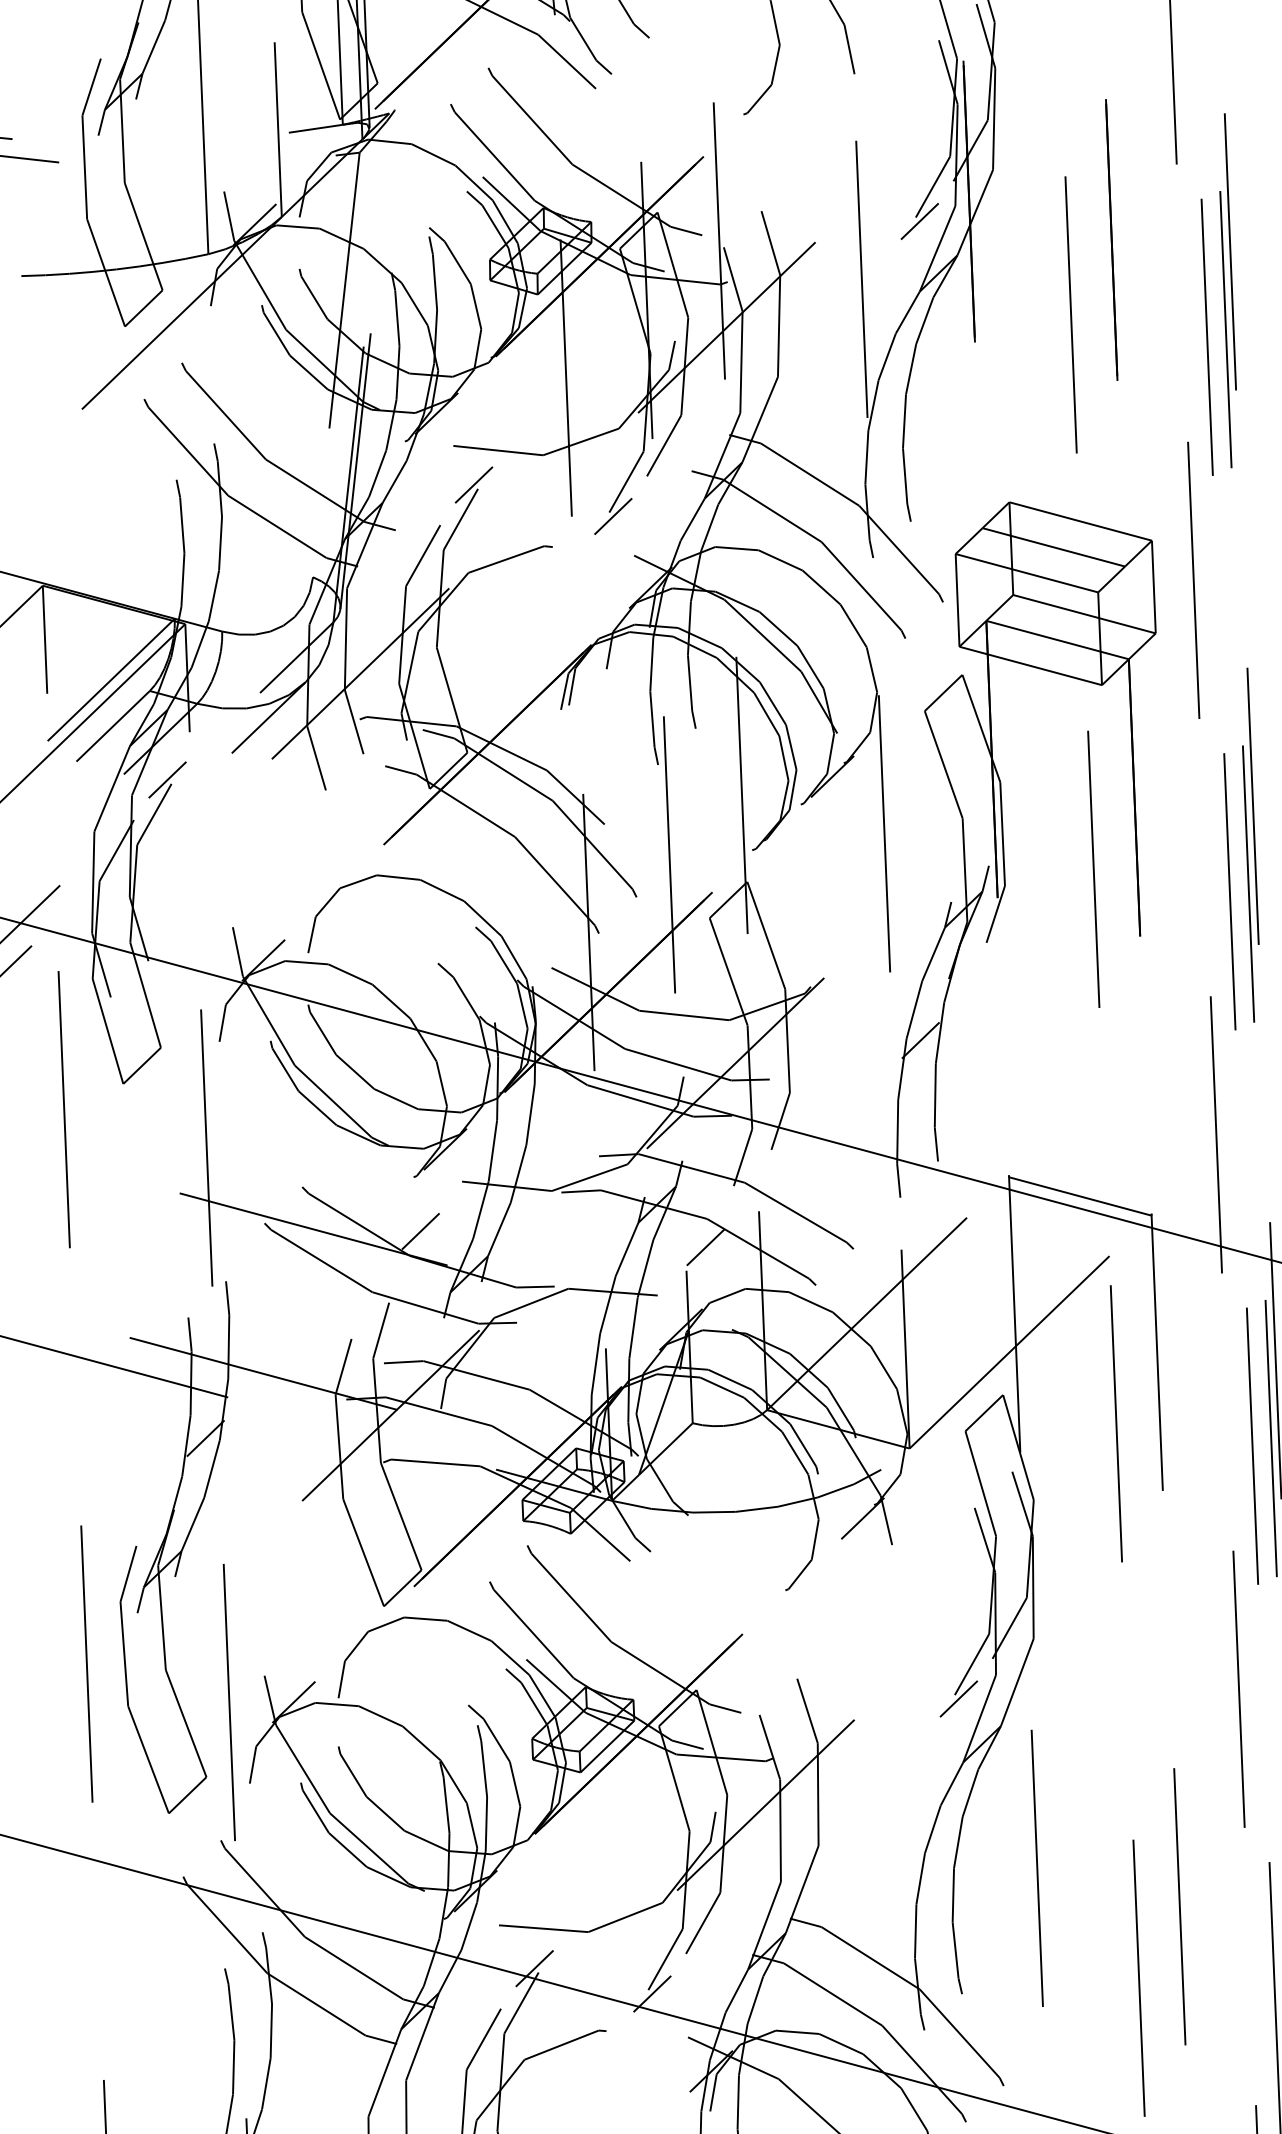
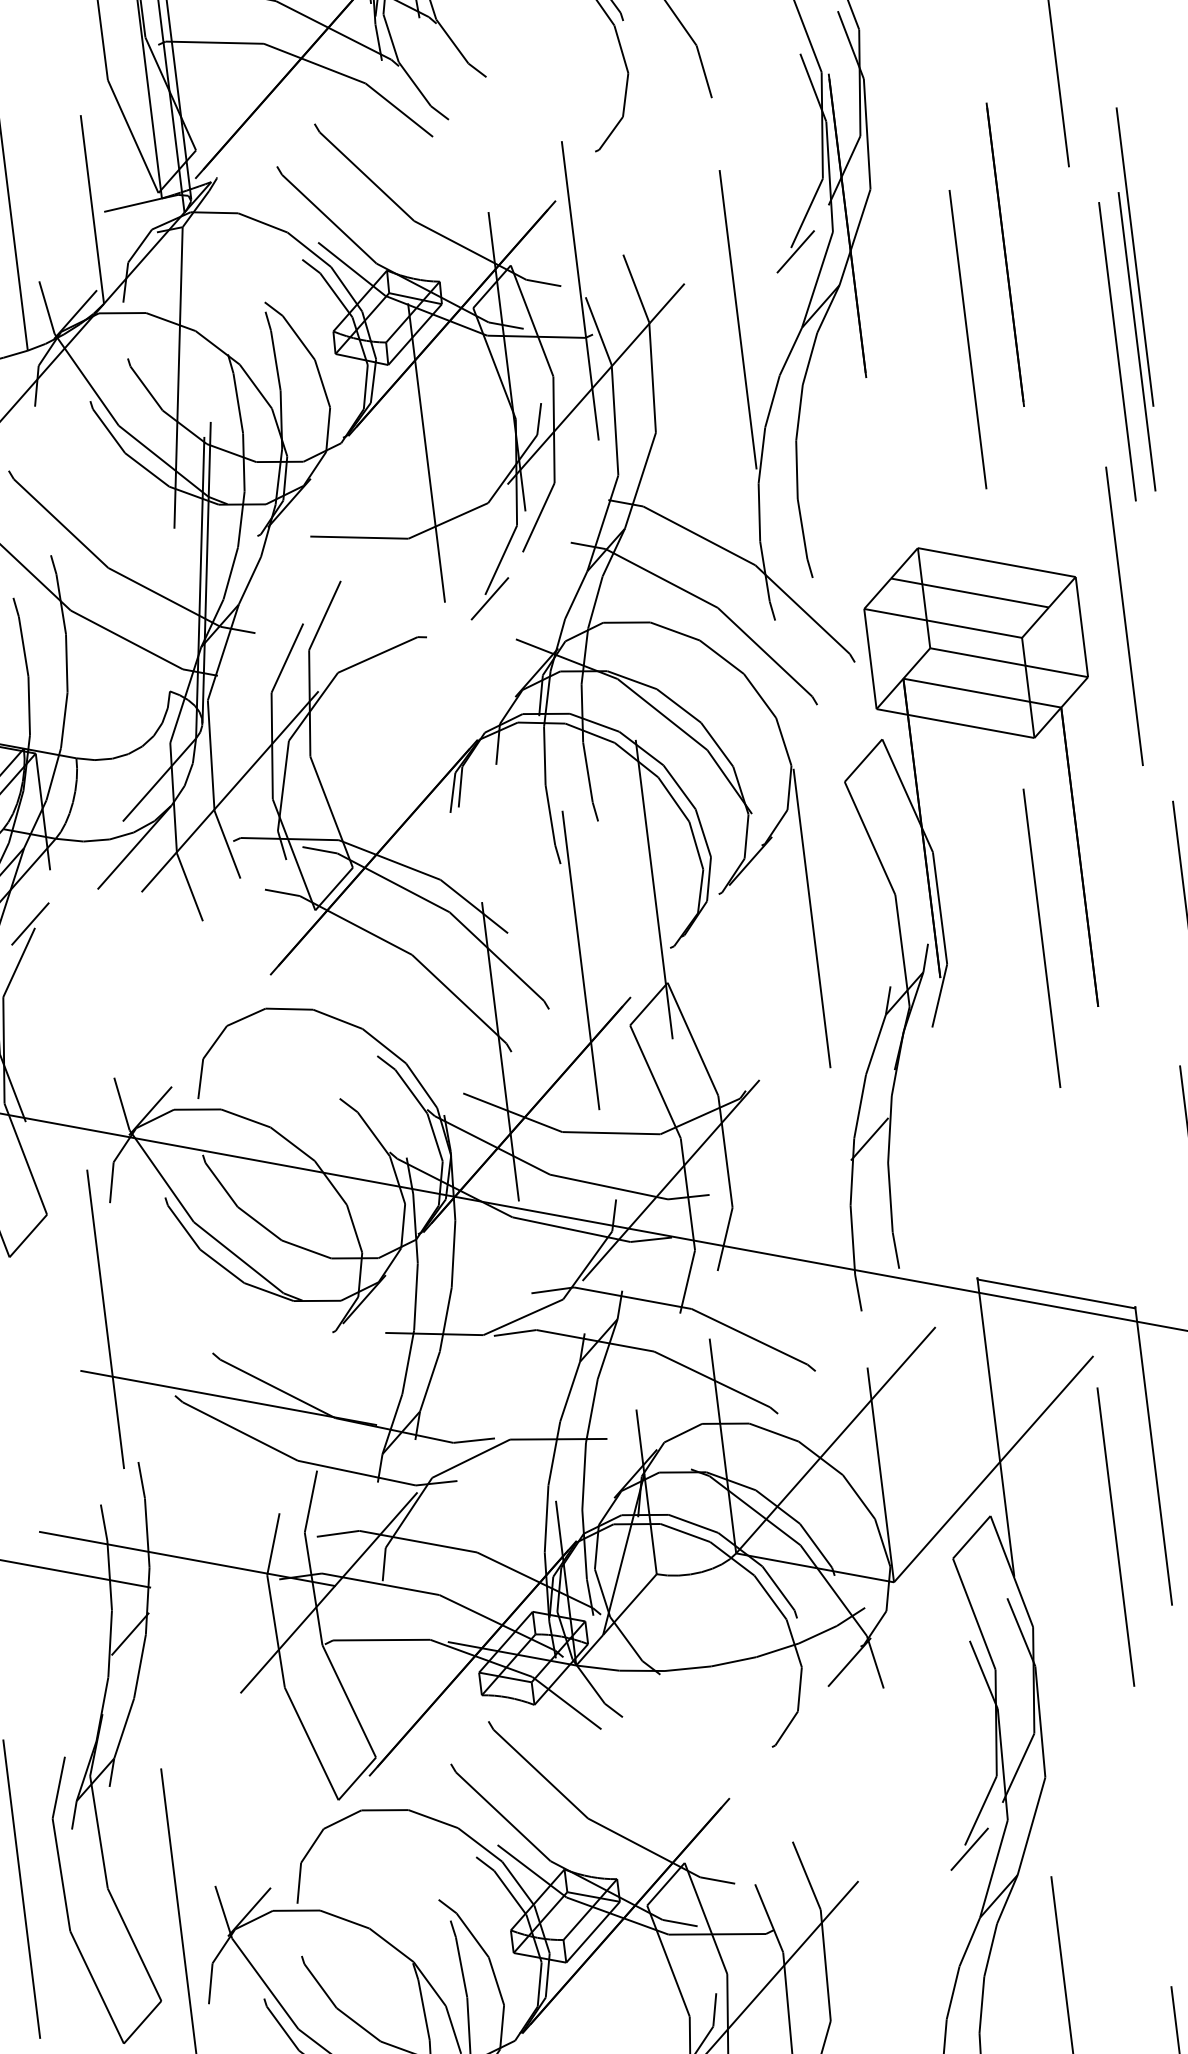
line: (473, 484) -> (335, 576), removed
line: (420, 1231) -> (344, 1390), removed
line: (705, 1247) -> (654, 1382), removed

